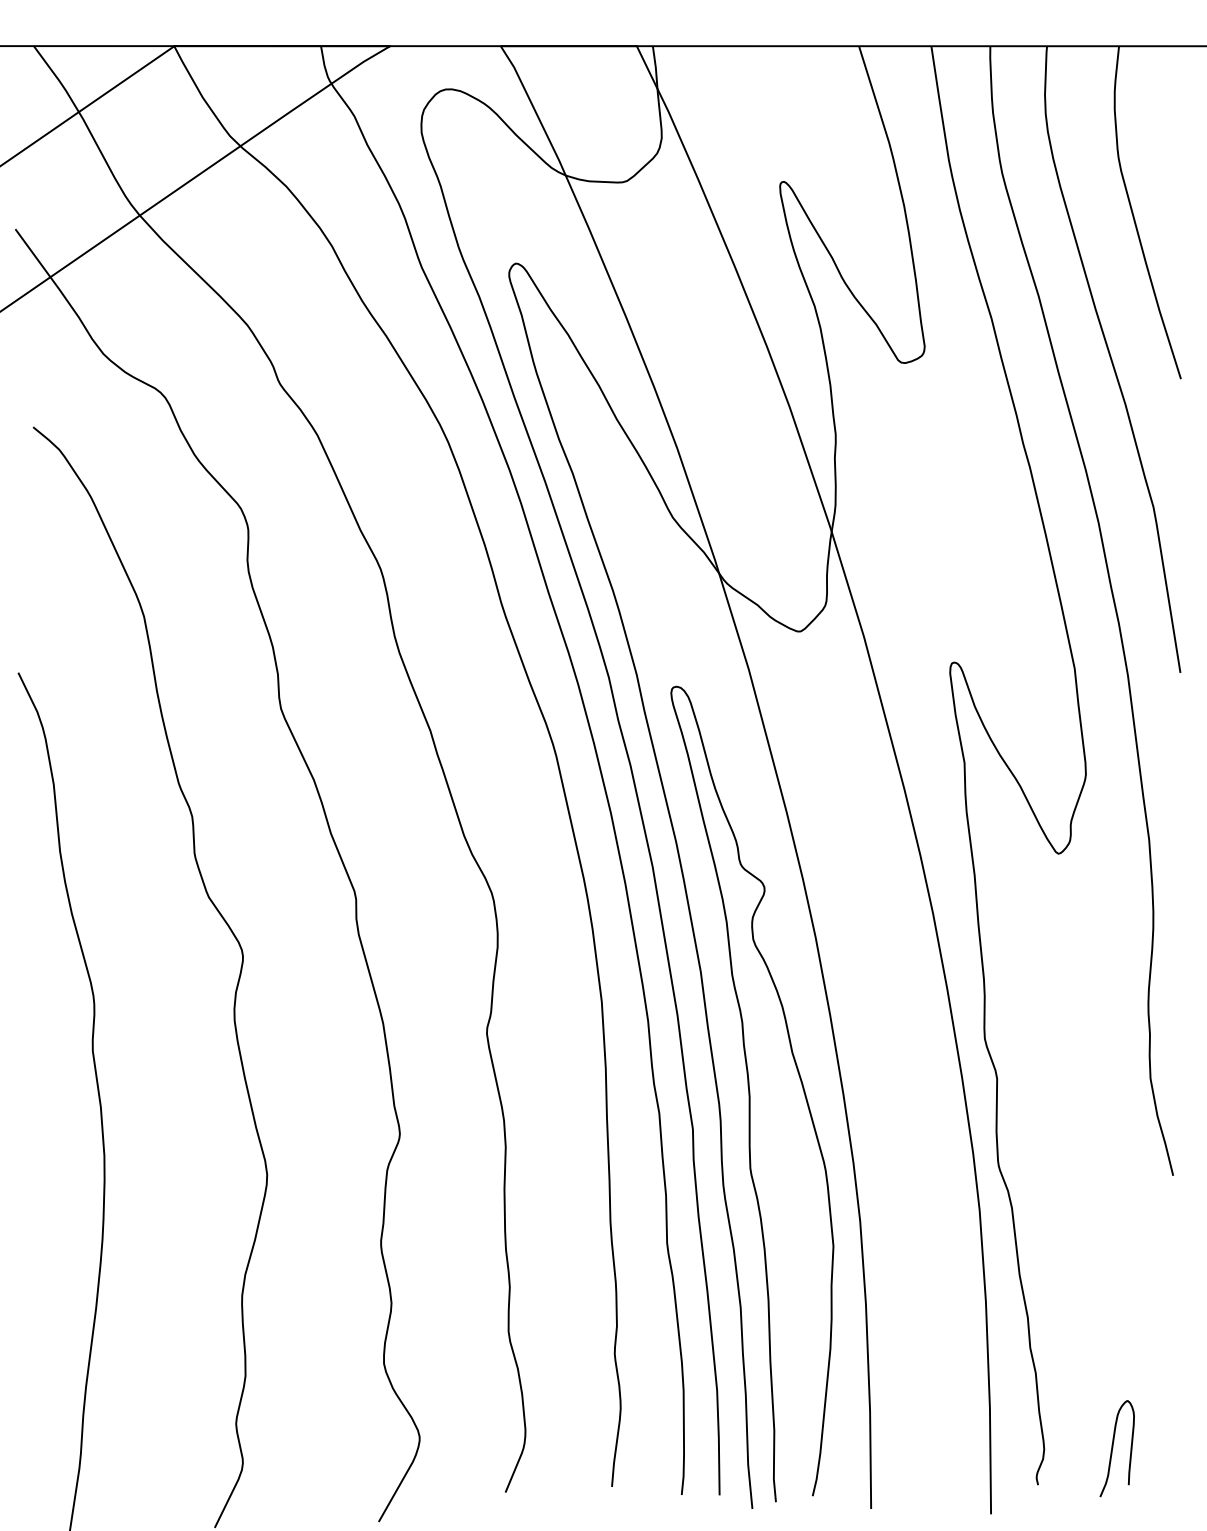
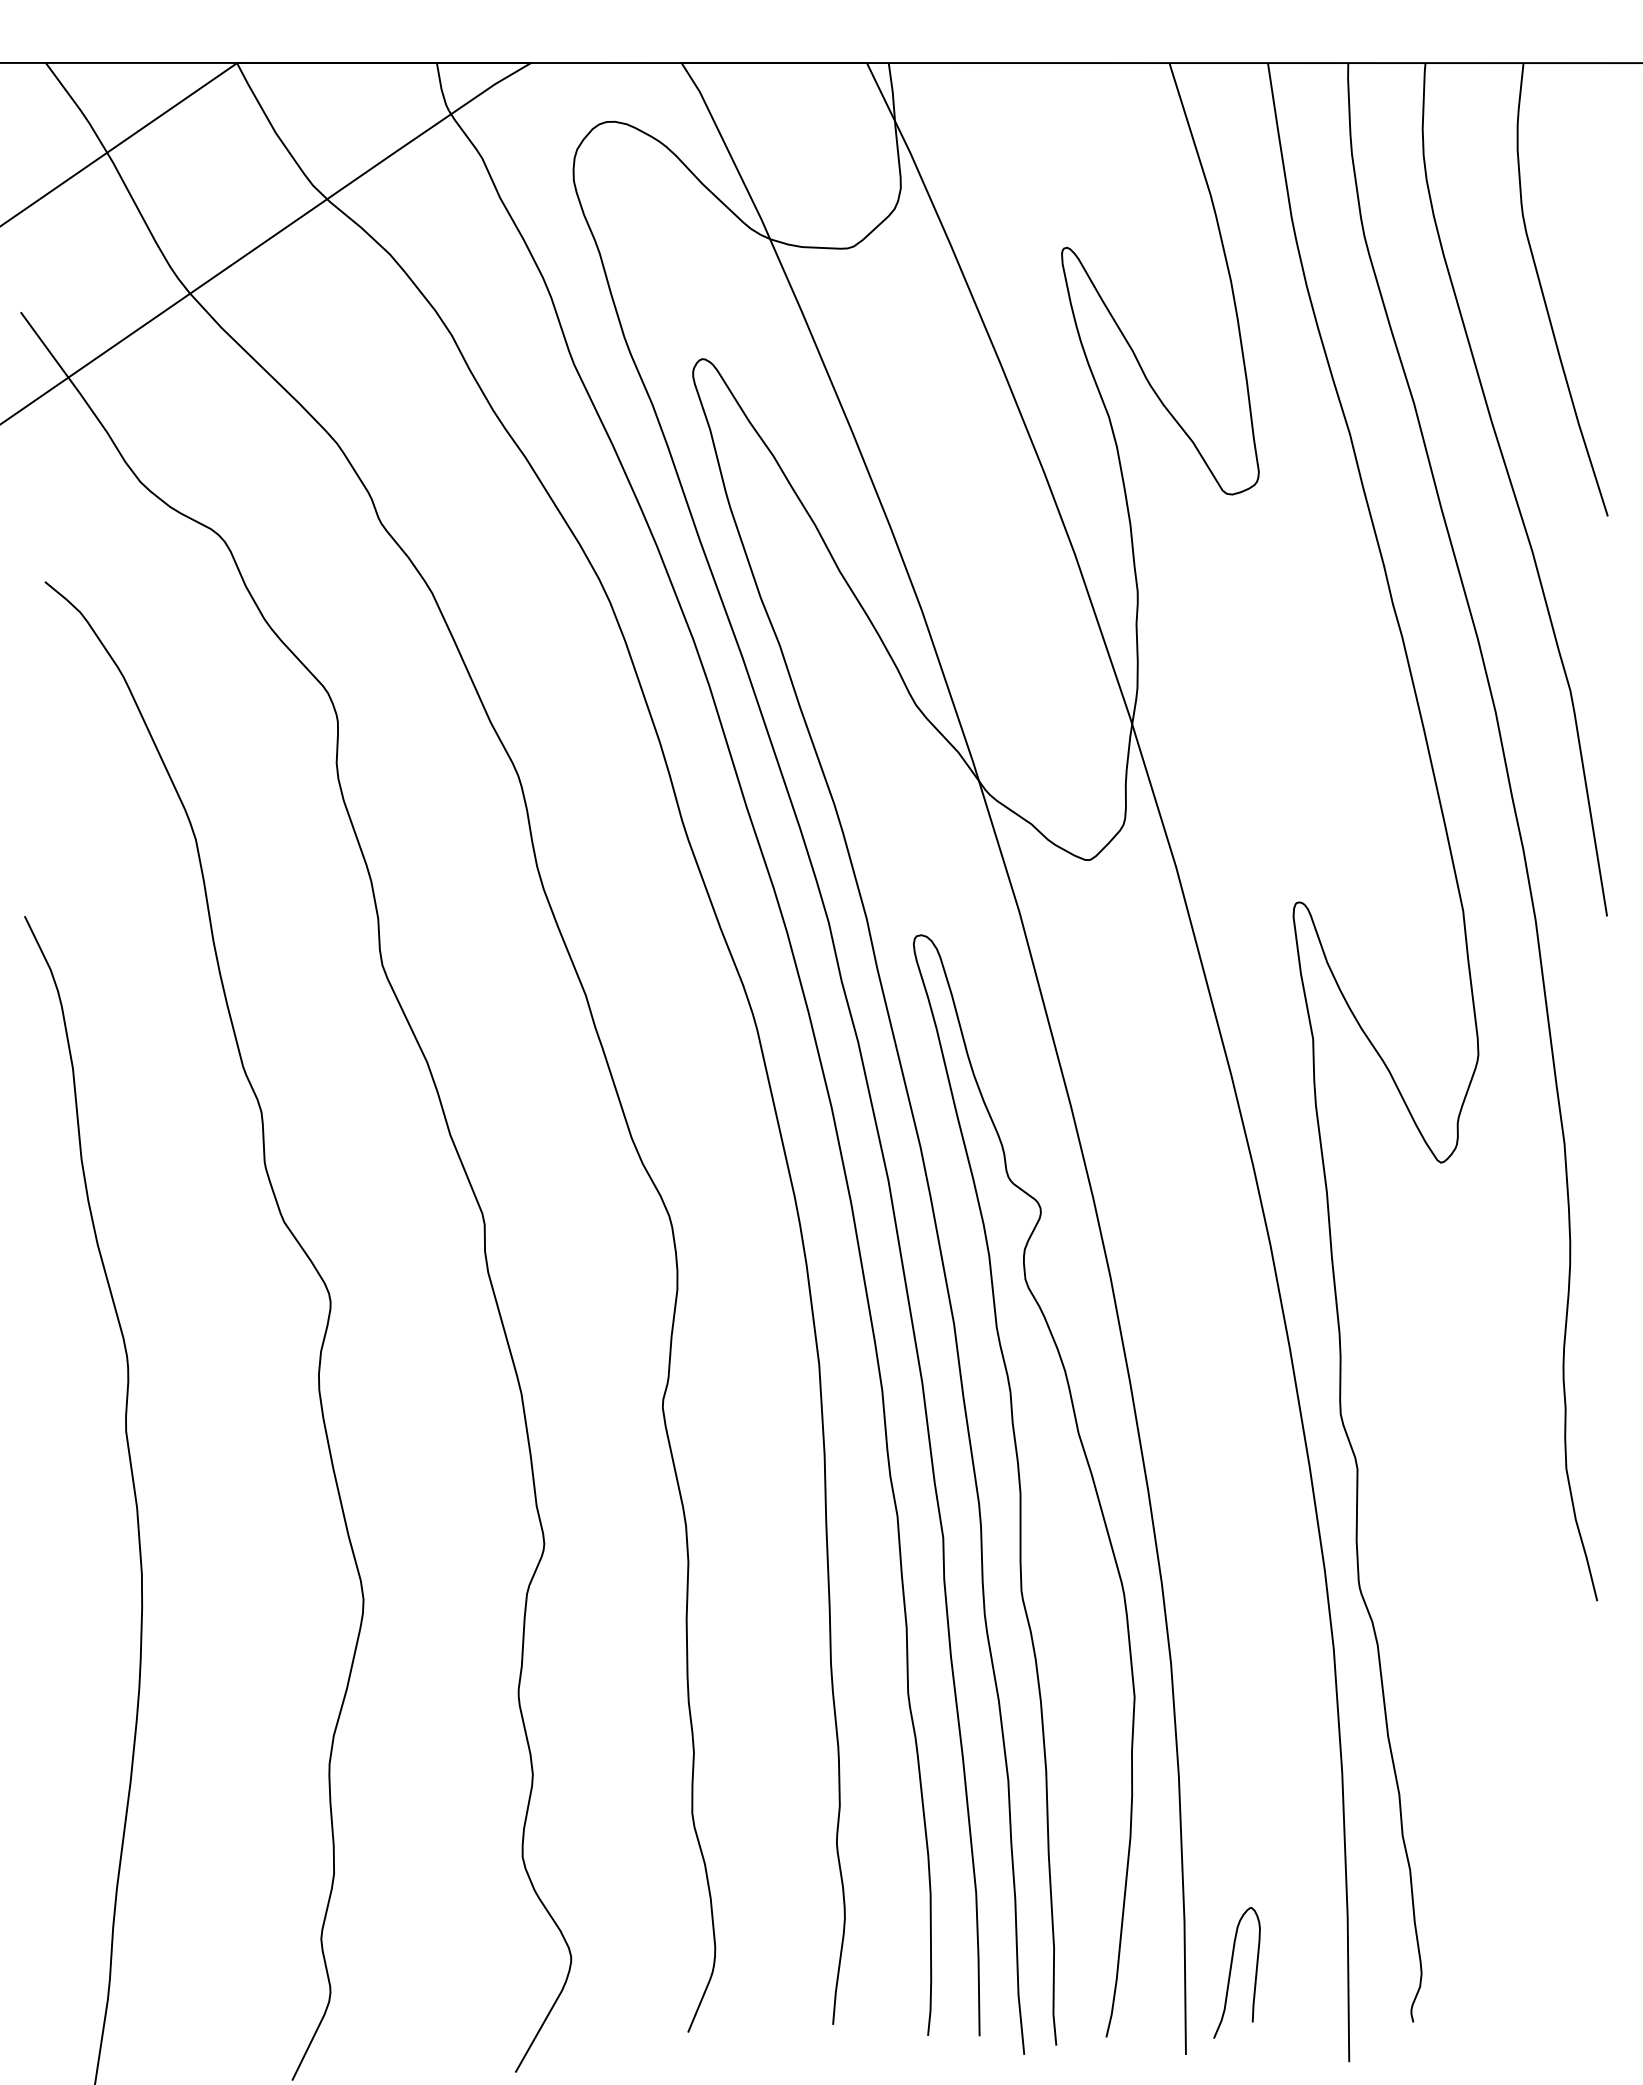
curve: (1113, 1447) -> (1231, 1971), moved

